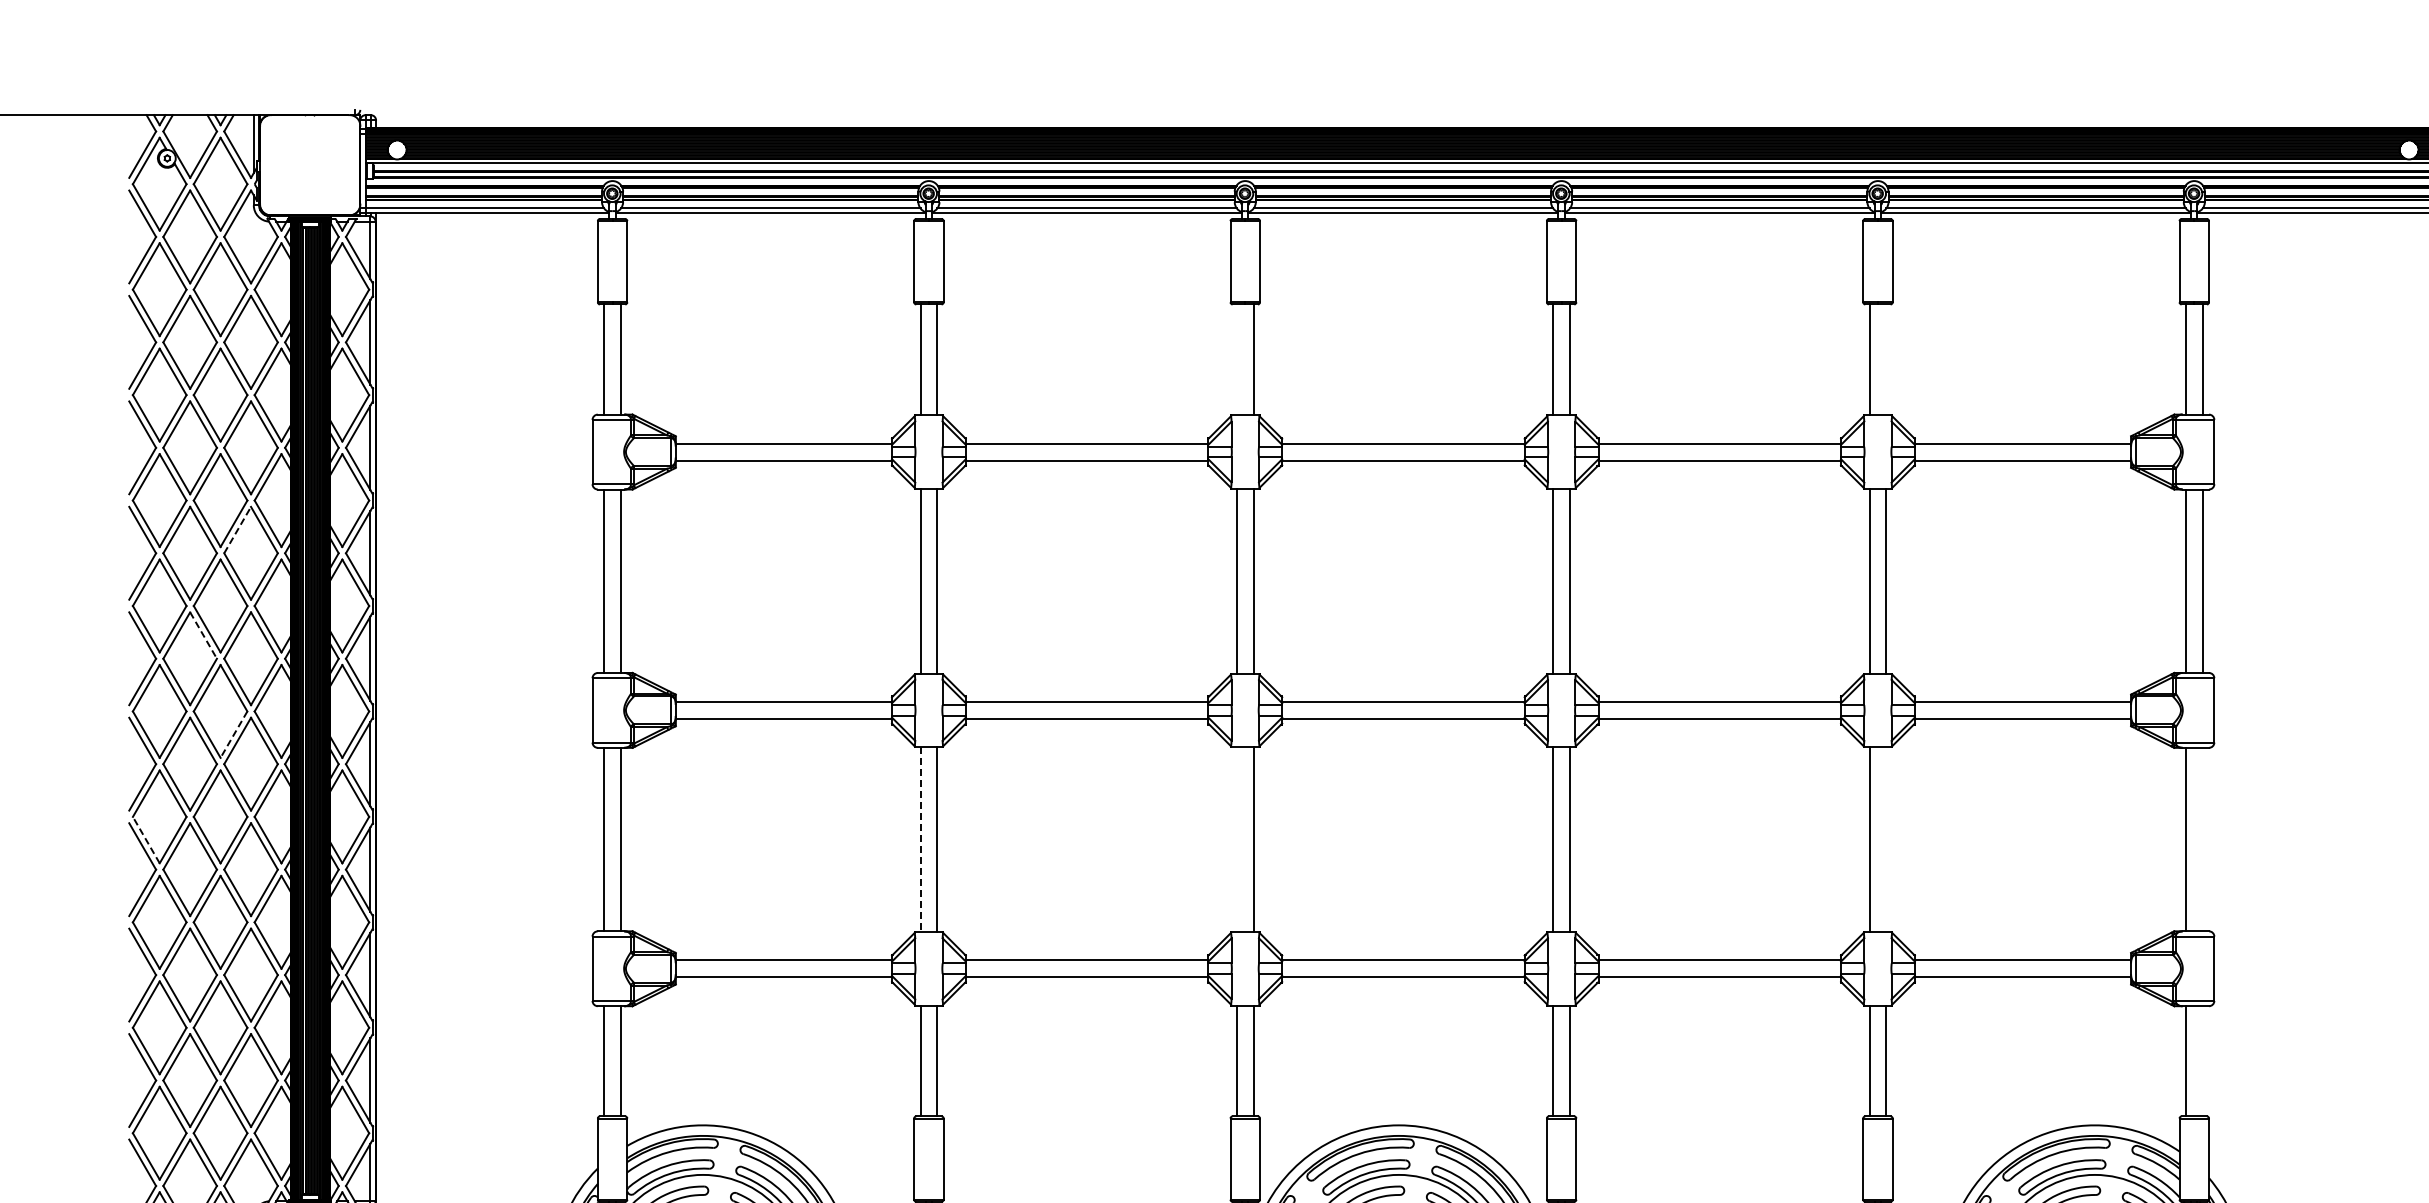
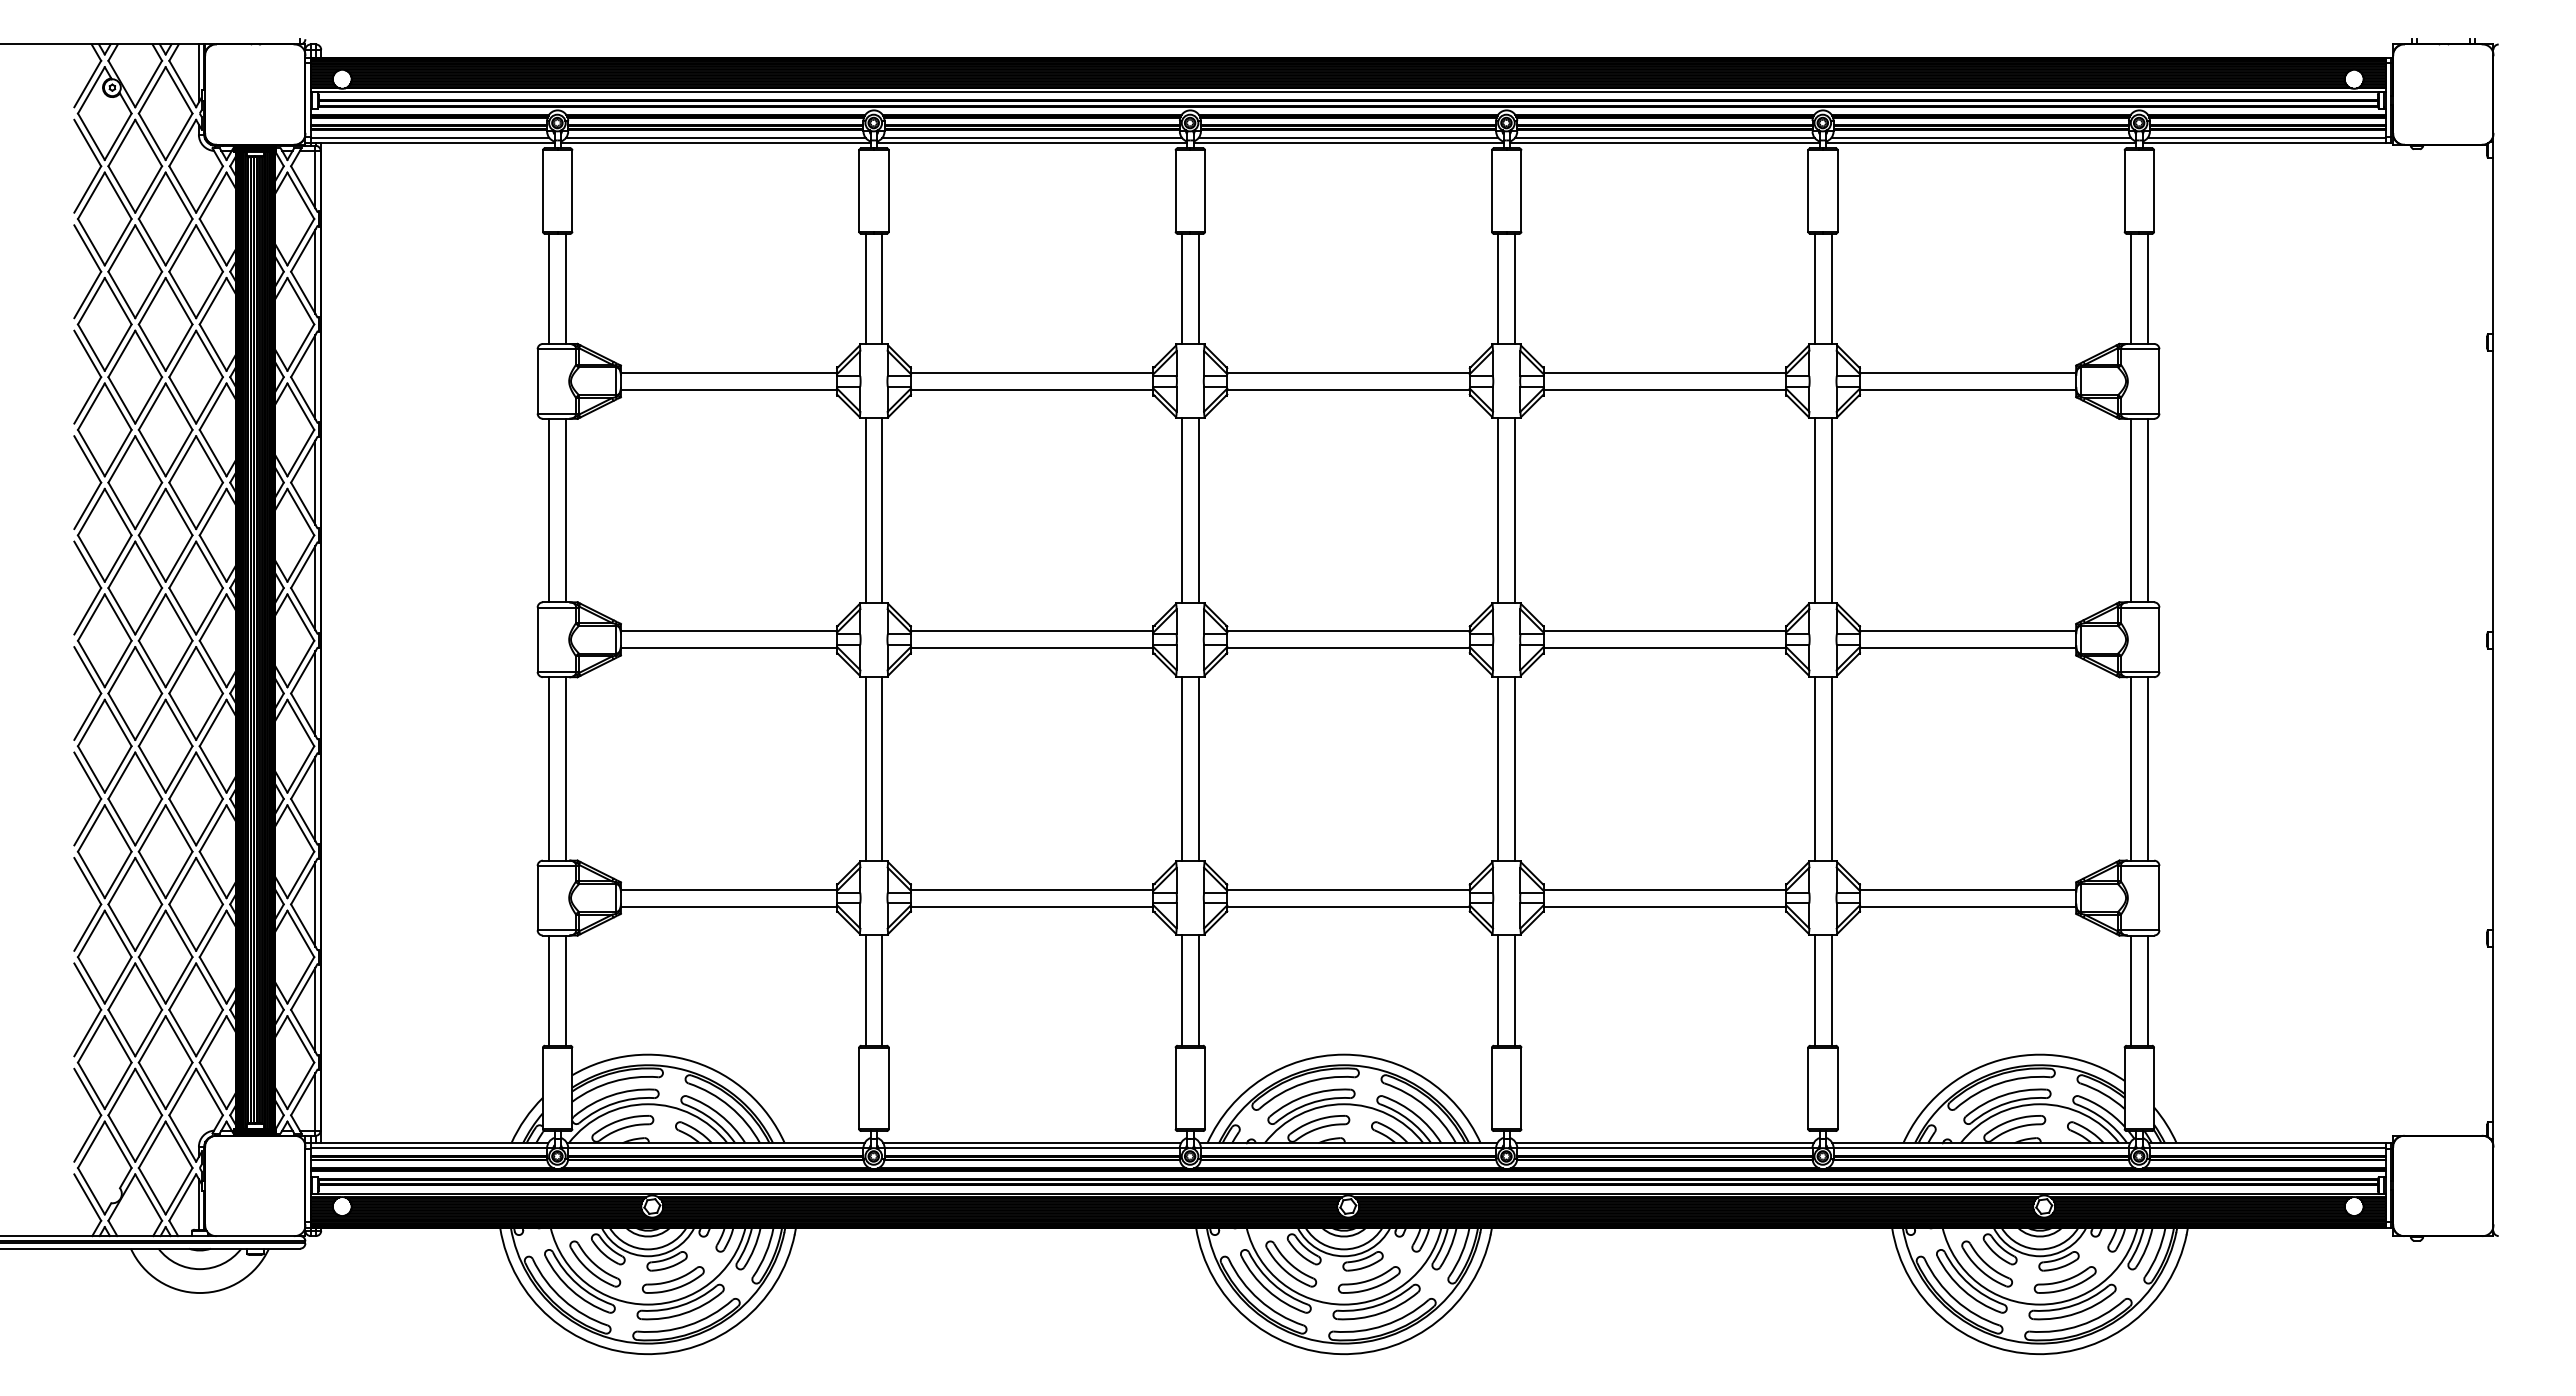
line: (1236, 359) -> (1181, 288), added
line: (1886, 359) -> (1831, 288), added
line: (237, 530) -> (182, 459), dashed -> solid
line: (203, 635) -> (148, 564), dashed -> solid
line: (234, 735) -> (179, 664), dashed -> solid
line: (1236, 839) -> (1181, 768), added
line: (1886, 839) -> (1831, 768), added
line: (2202, 839) -> (2147, 768), added
line: (146, 840) -> (91, 769), dashed -> solid
line: (920, 840) -> (865, 769), dashed -> solid
line: (2202, 1061) -> (2147, 990), added

